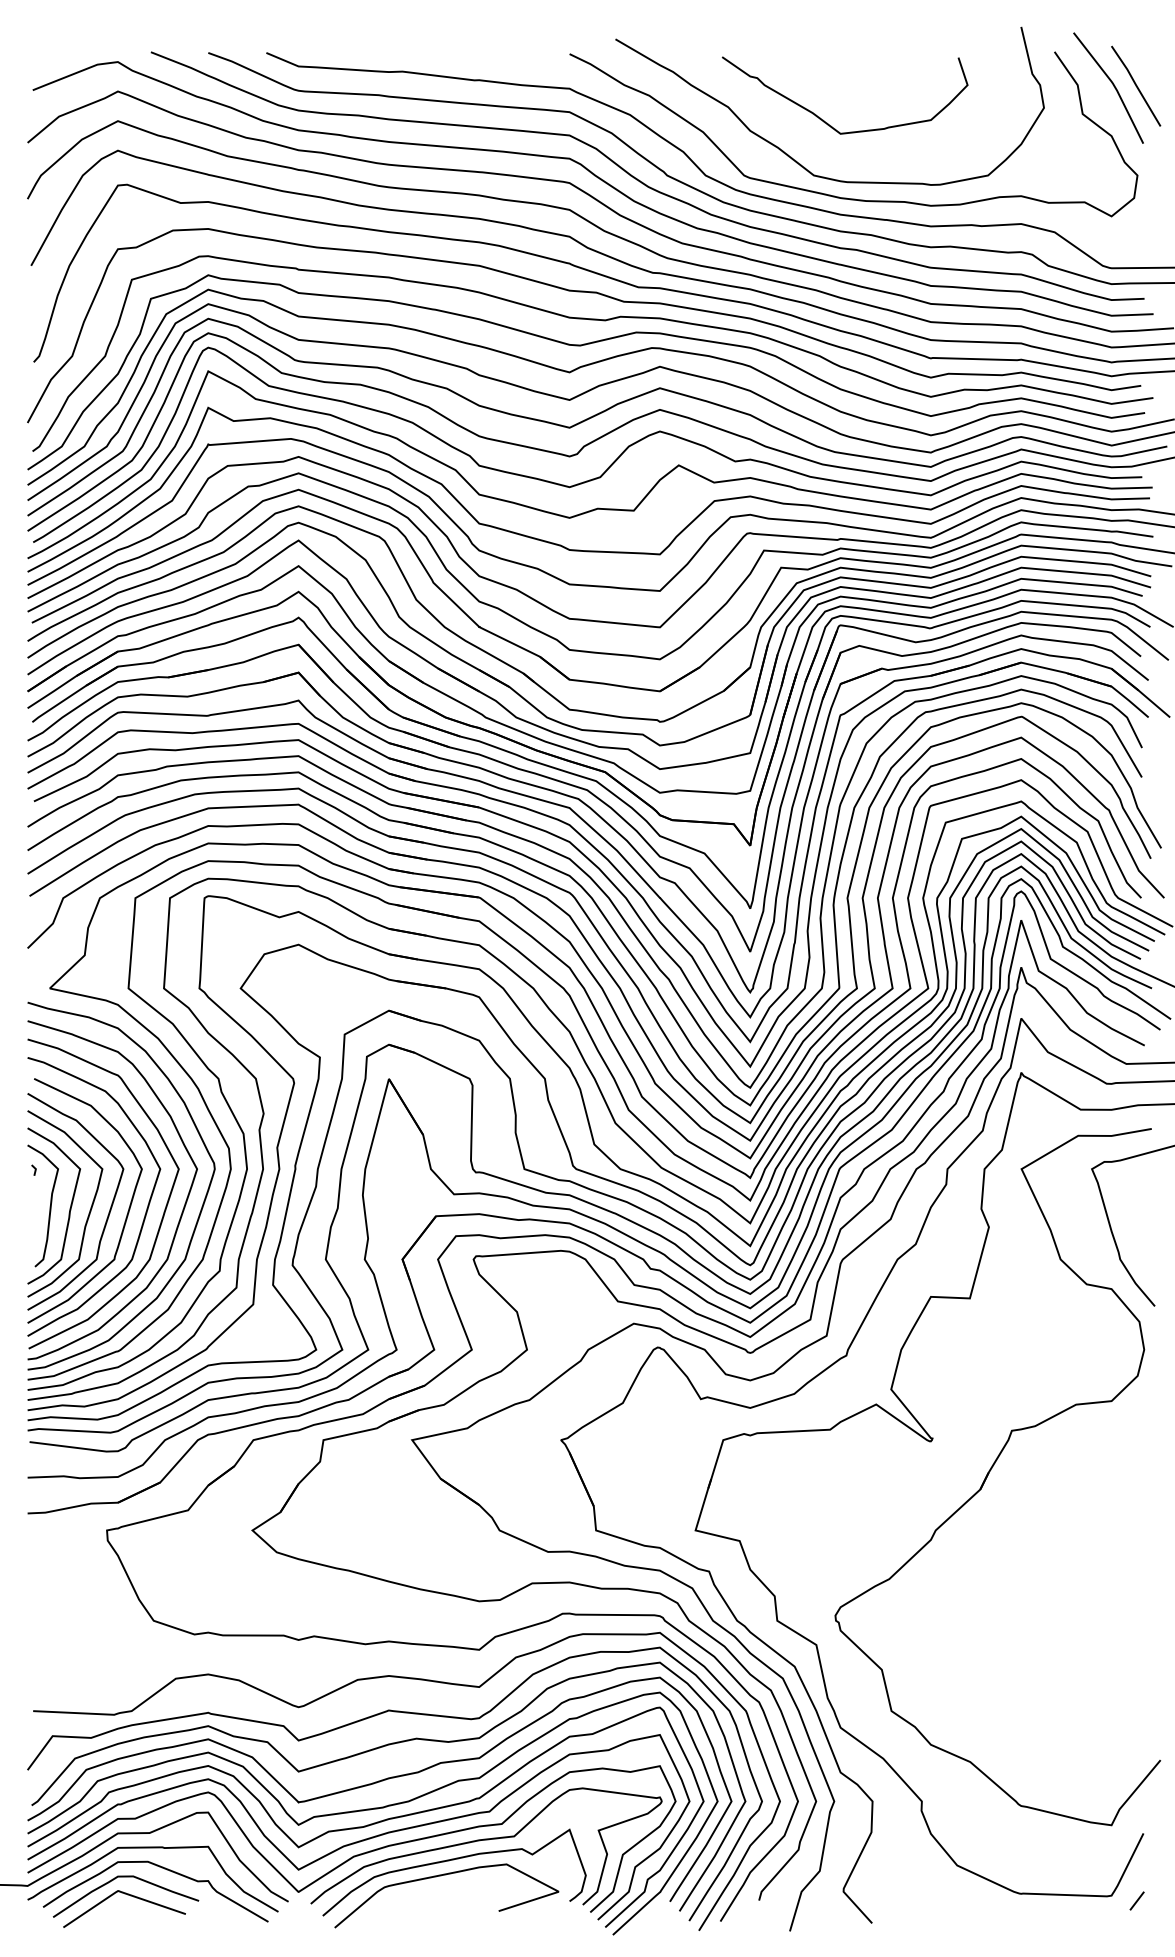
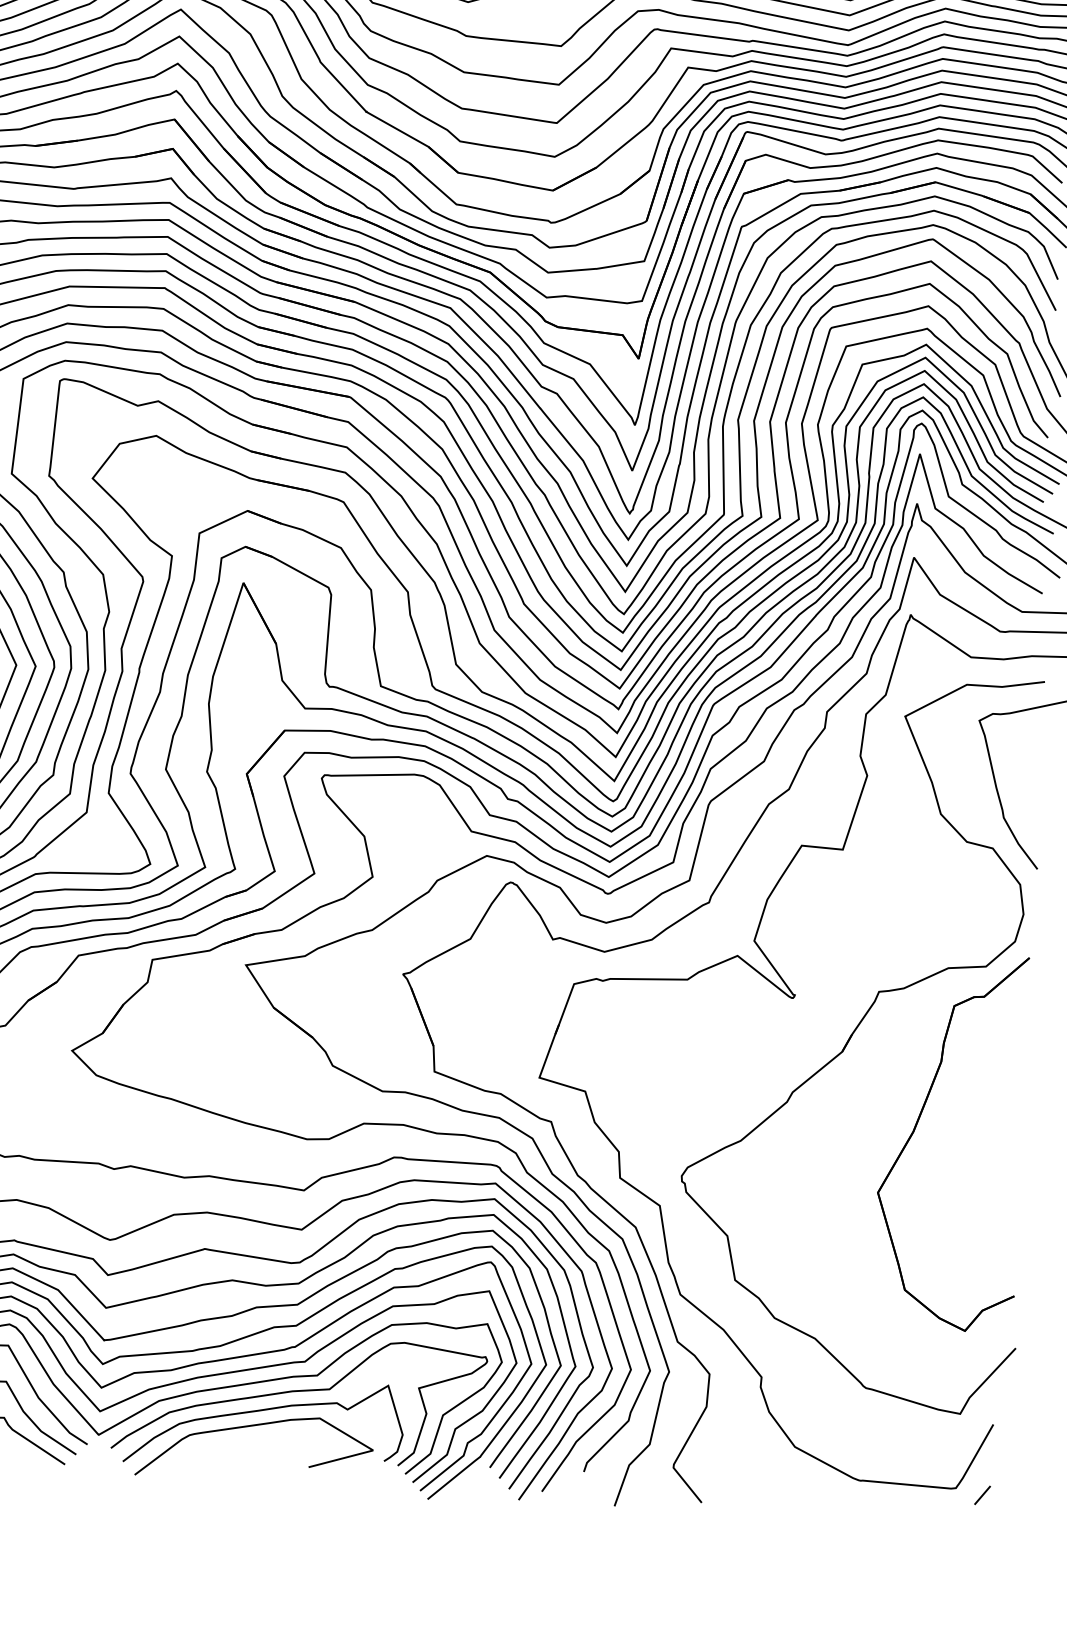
part: (1054, 1557) -> (916, 1128), added

